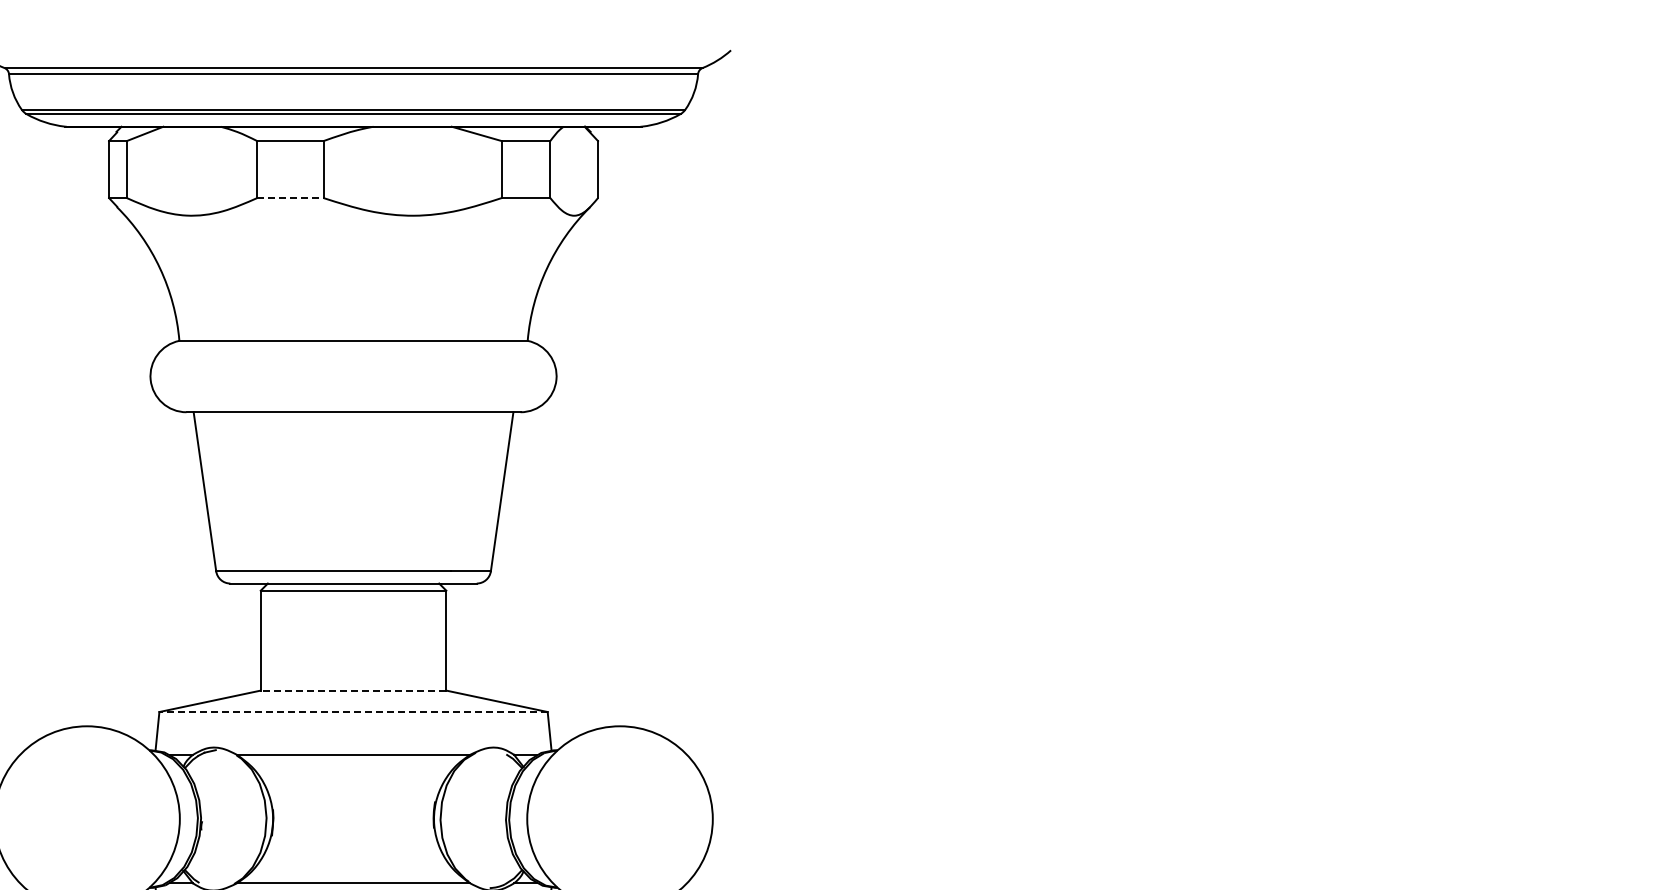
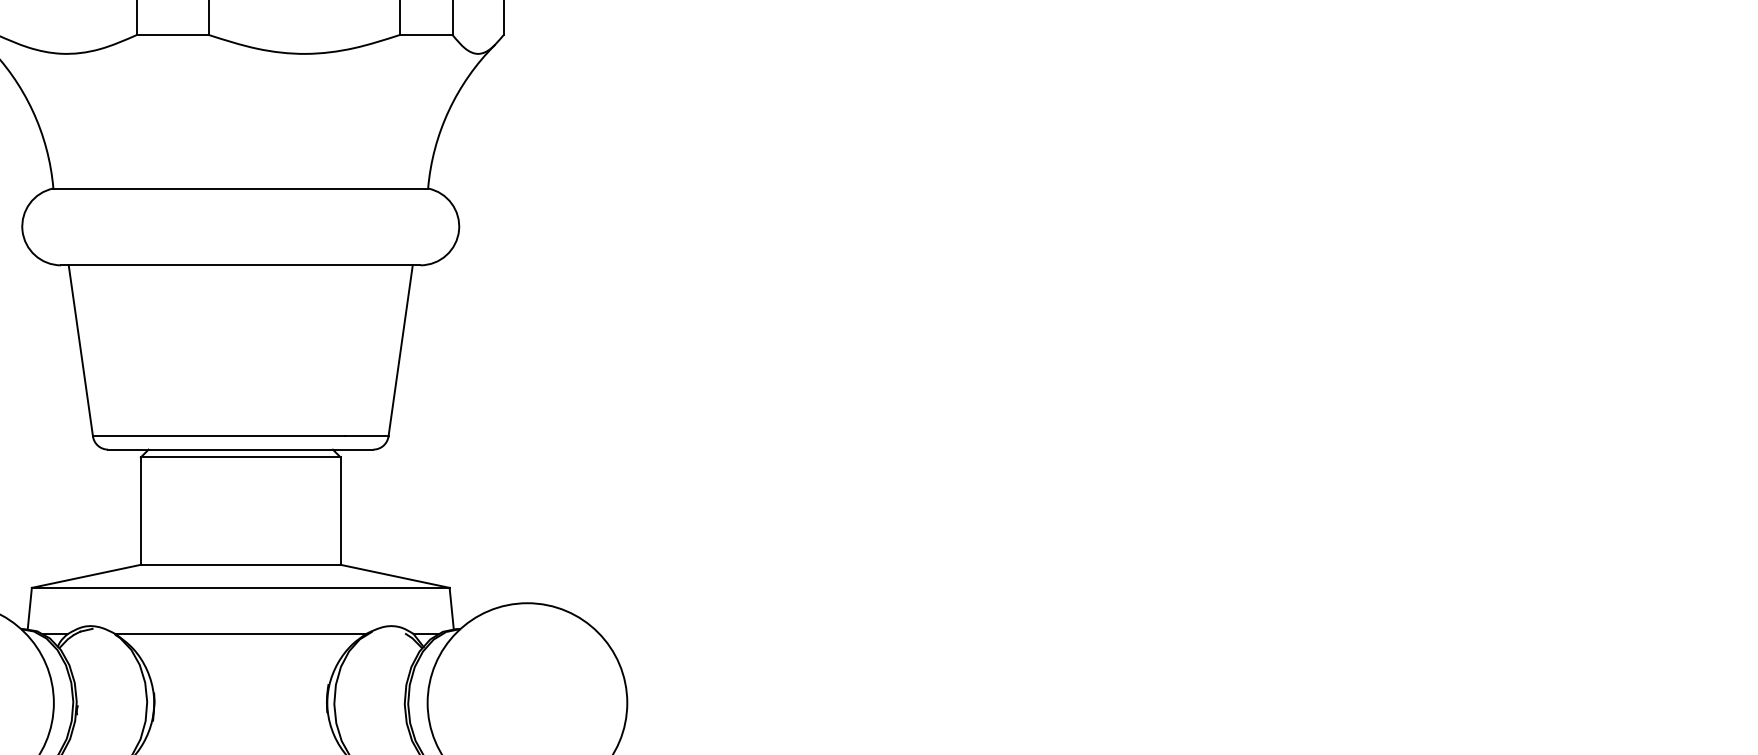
line: (290, 198) -> (172, 35), dashed -> solid
line: (353, 690) -> (240, 564), dashed -> solid
line: (353, 712) -> (240, 588), dashed -> solid

